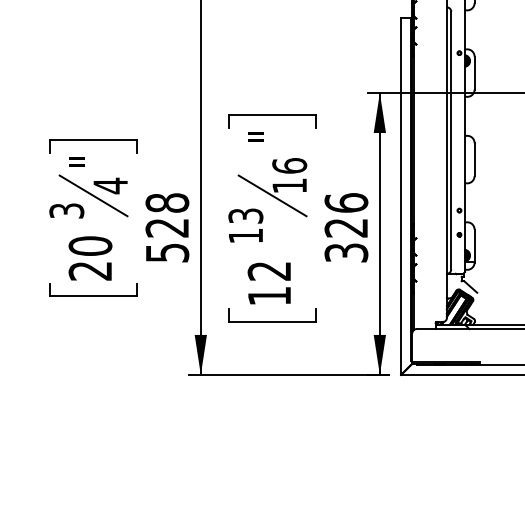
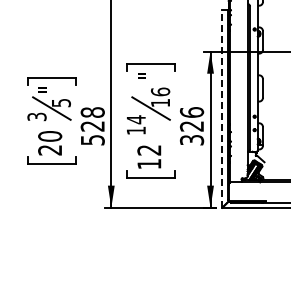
text: (110, 184) -> (61, 102), 4 -> 5
line: (401, 195) -> (222, 108), solid -> dashed
text: (244, 215) -> (135, 119), 13 -> 14

